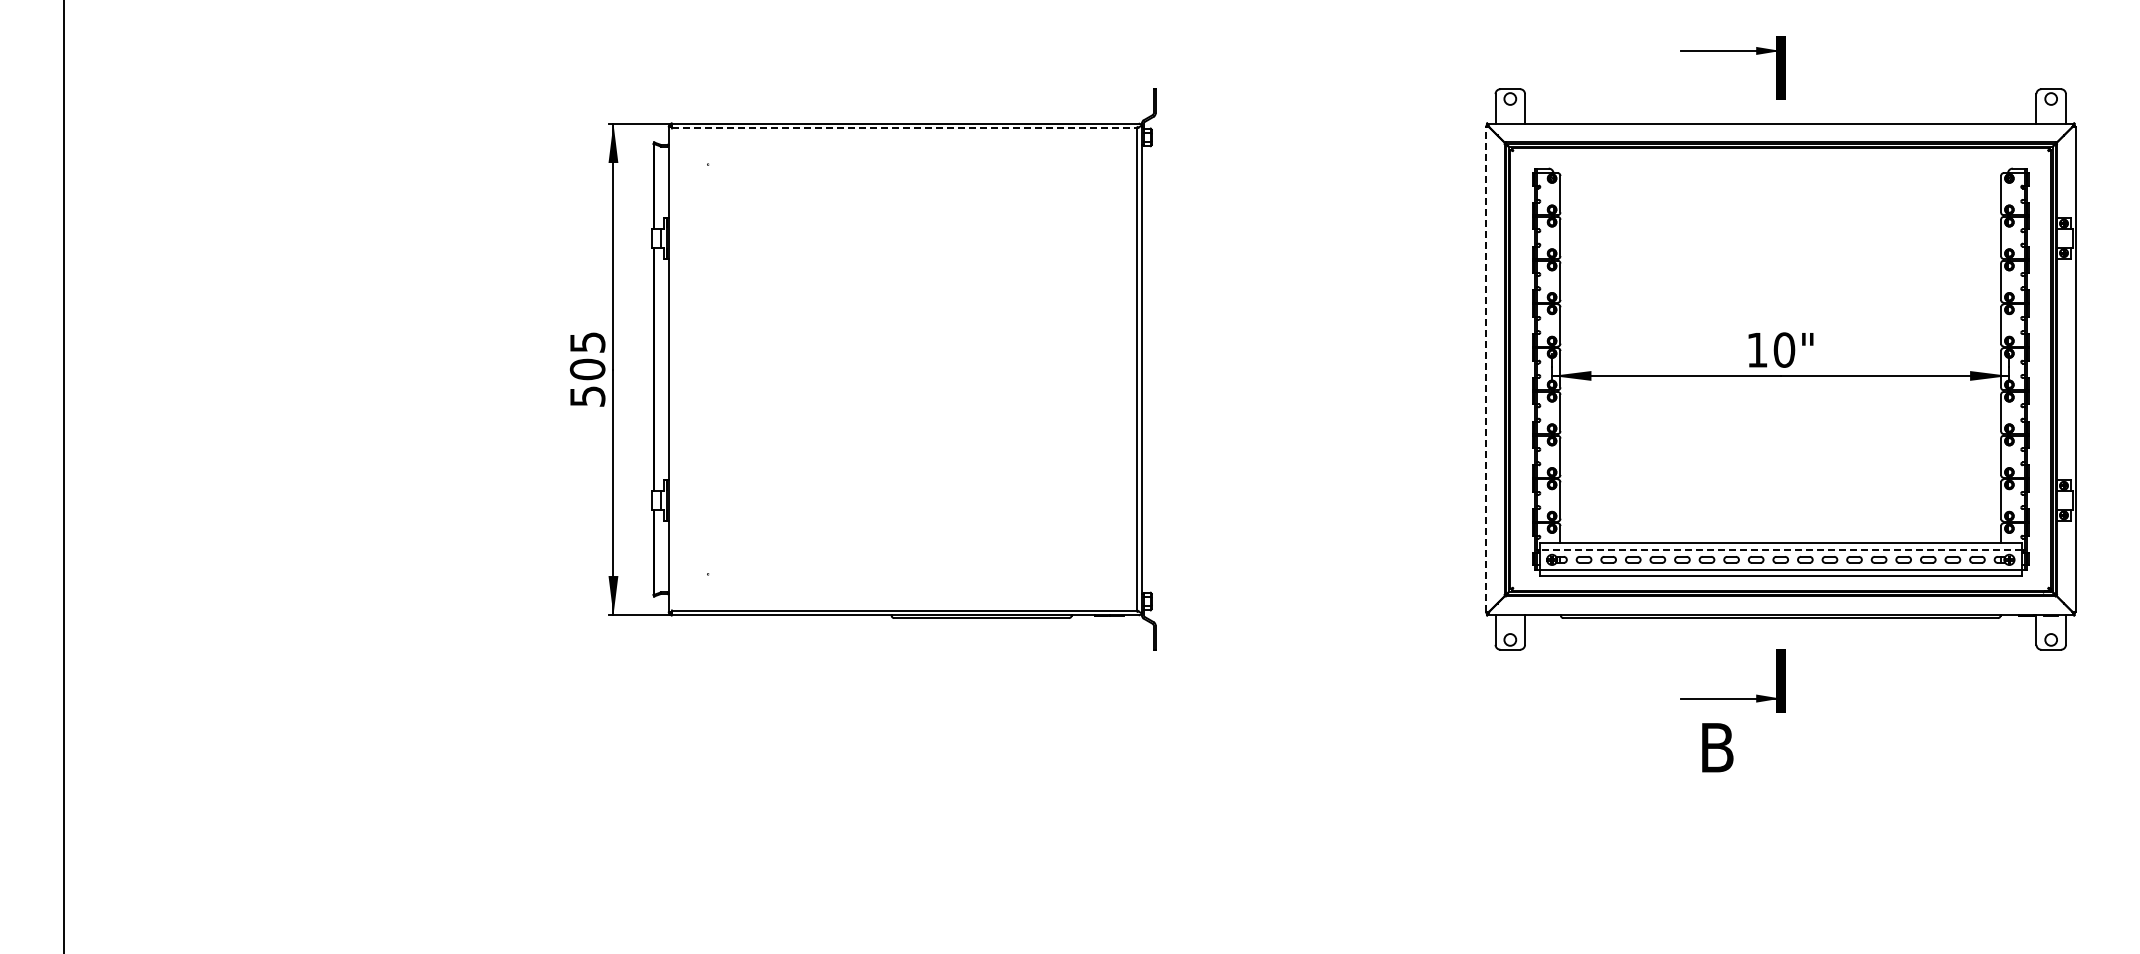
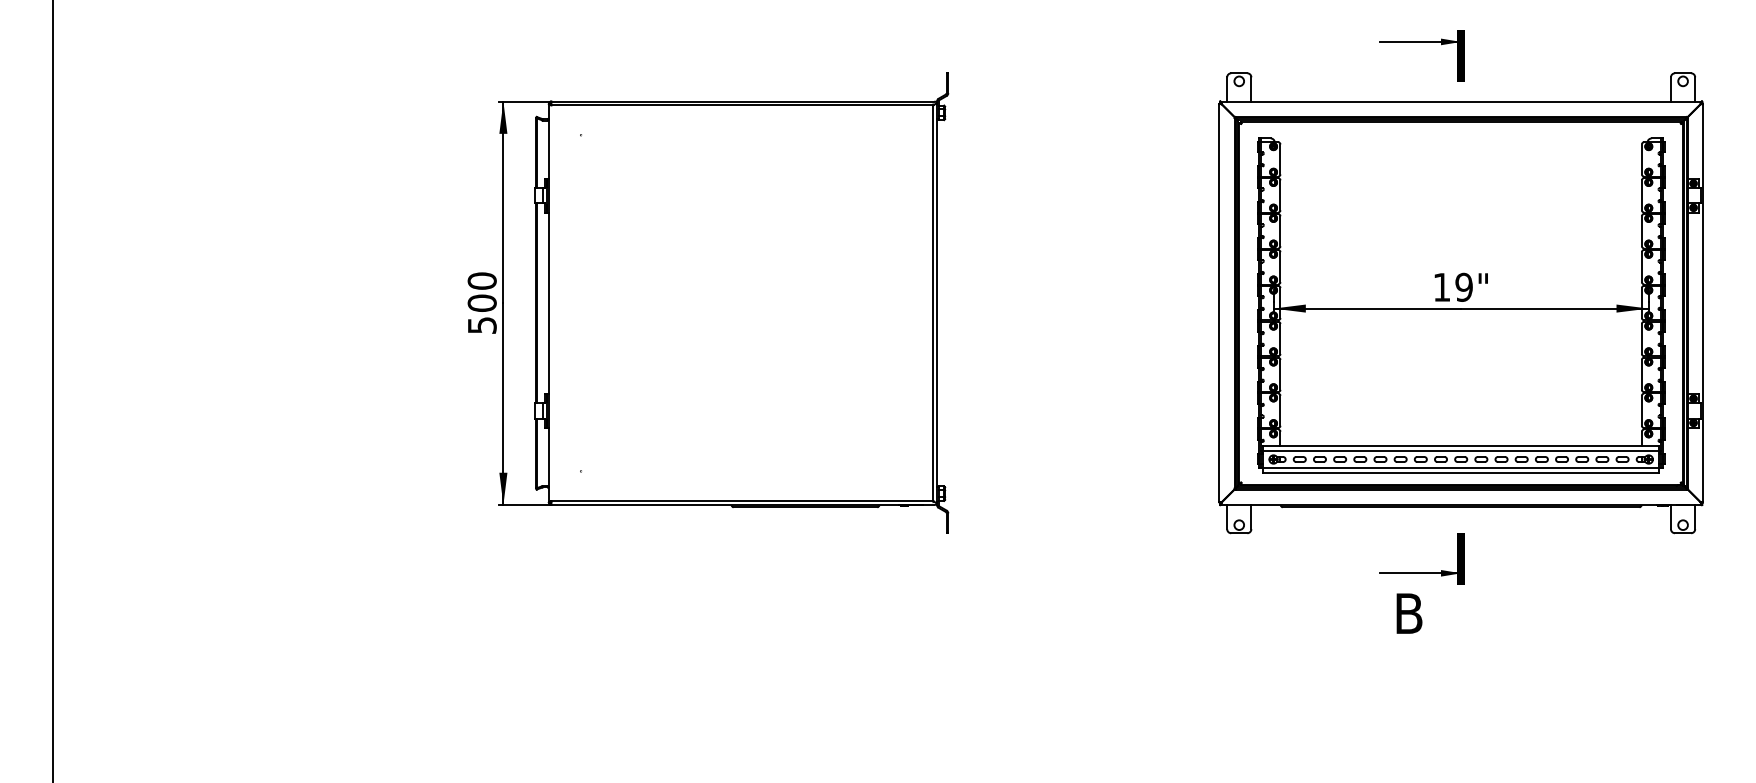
line: (904, 128) -> (742, 105), dashed -> solid
text: (587, 342) -> (482, 281), 505 -> 500
text: (1784, 349) -> (1464, 286), 10" -> 19"
line: (1485, 369) -> (1218, 303), dashed -> solid
line: (1780, 549) -> (1460, 450), dashed -> solid

